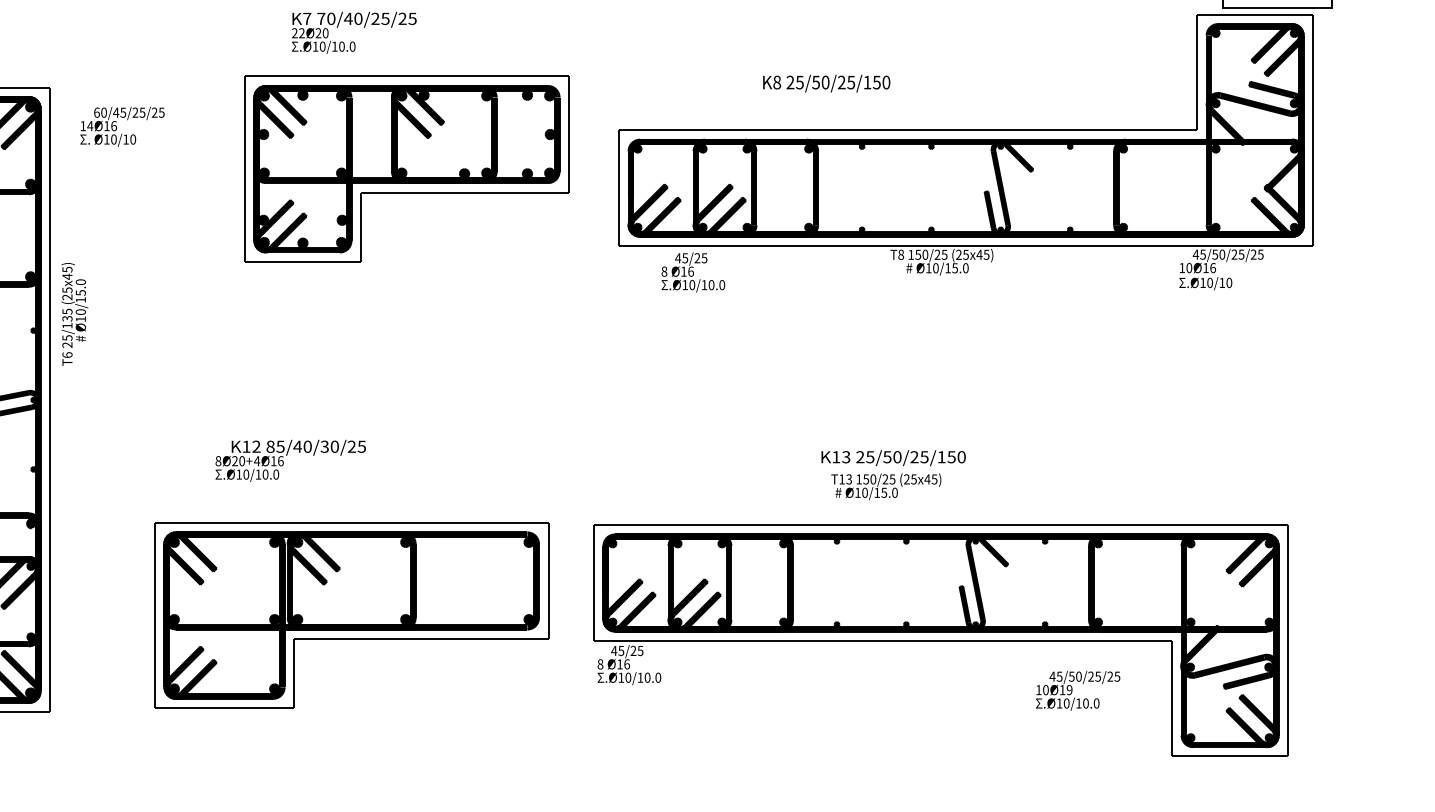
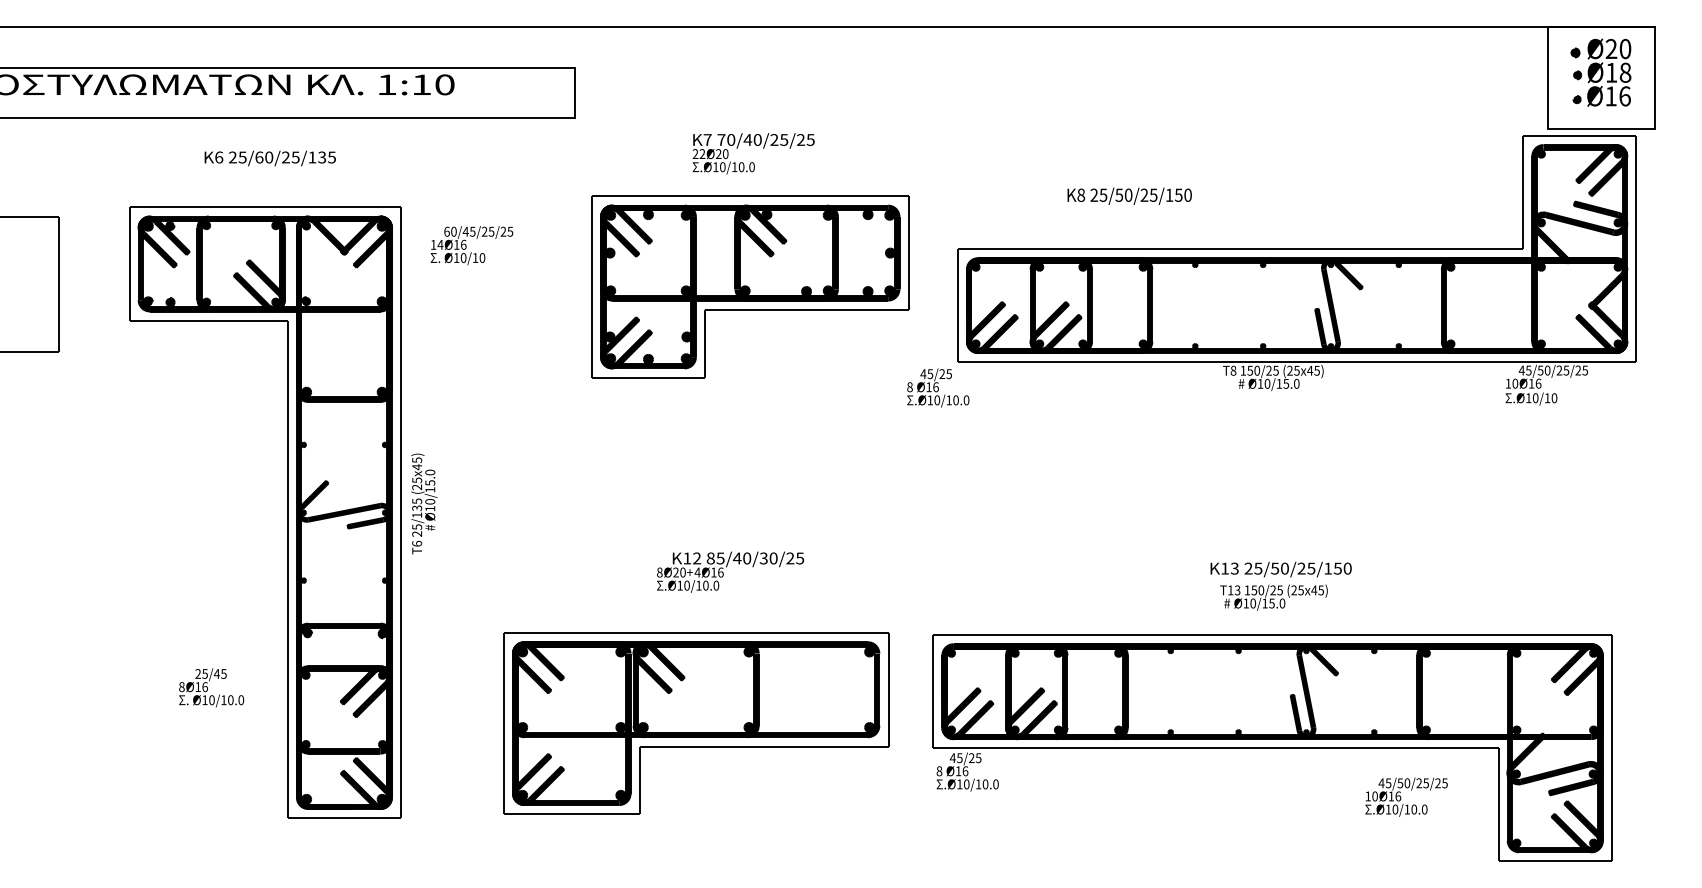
text: (354, 32) -> (753, 153), moved
text: (826, 82) -> (1129, 195), moved
text: (693, 271) -> (938, 387), moved
text: (74, 313) -> (424, 503), moved
text: (290, 460) -> (730, 571), moved
text: (892, 474) -> (1280, 585), moved
text: (1069, 690) -> (1398, 796), 10Ø19 -> 10Ø16

